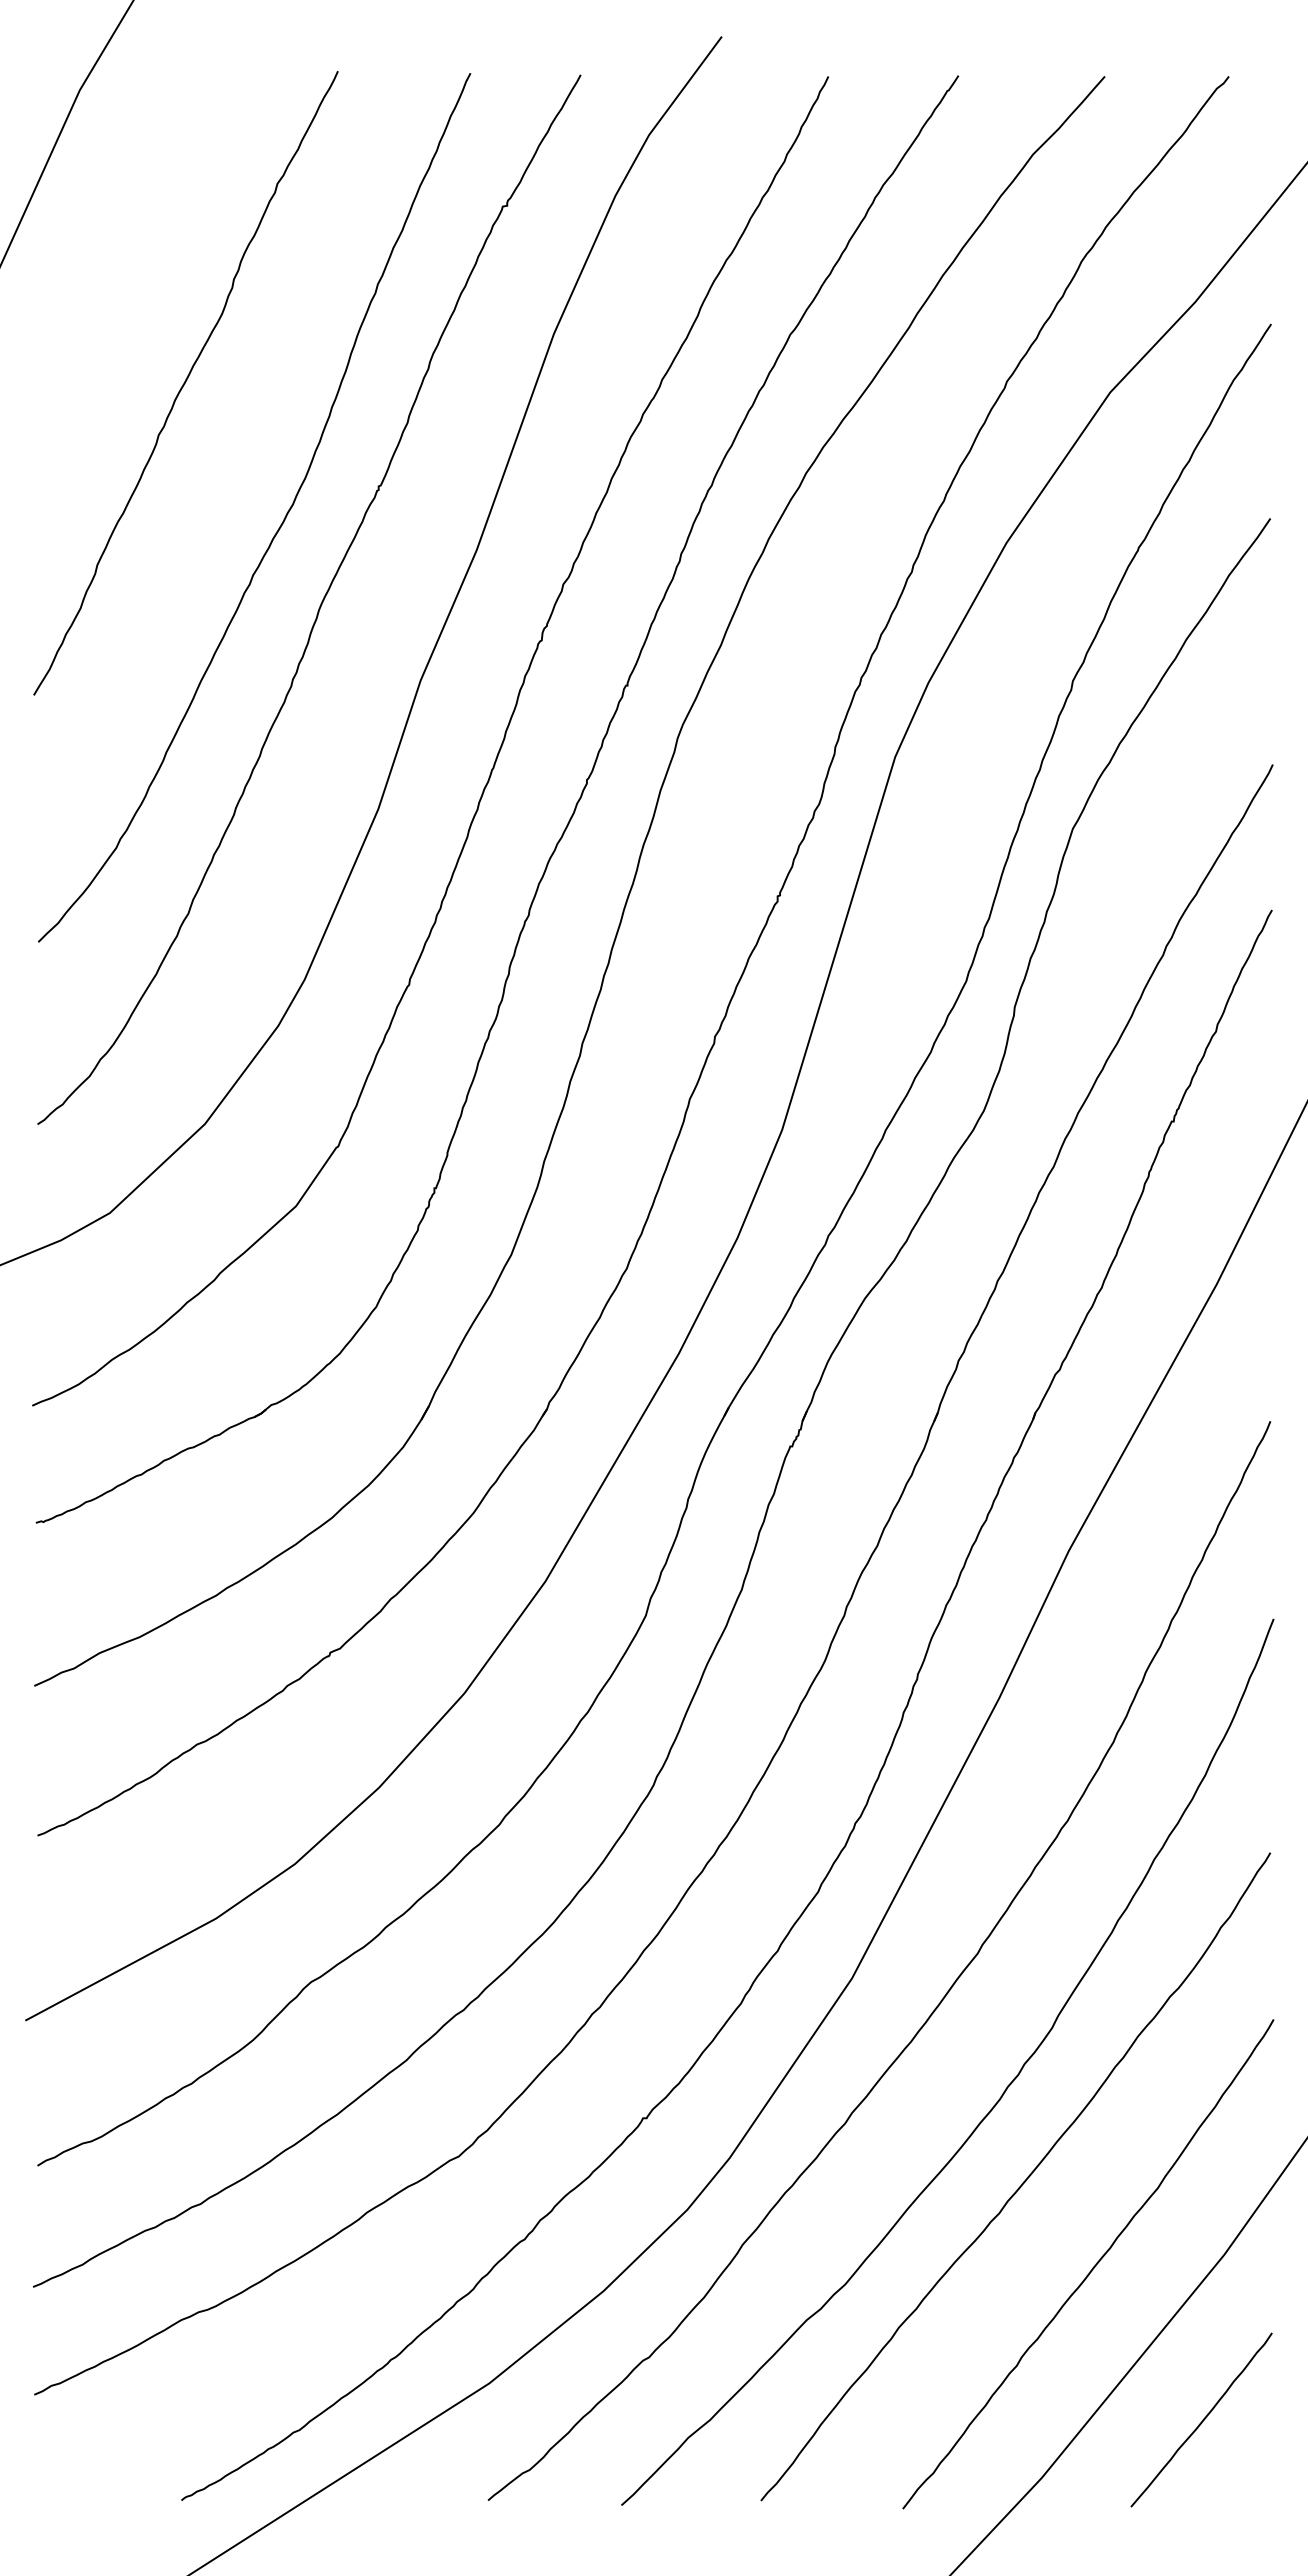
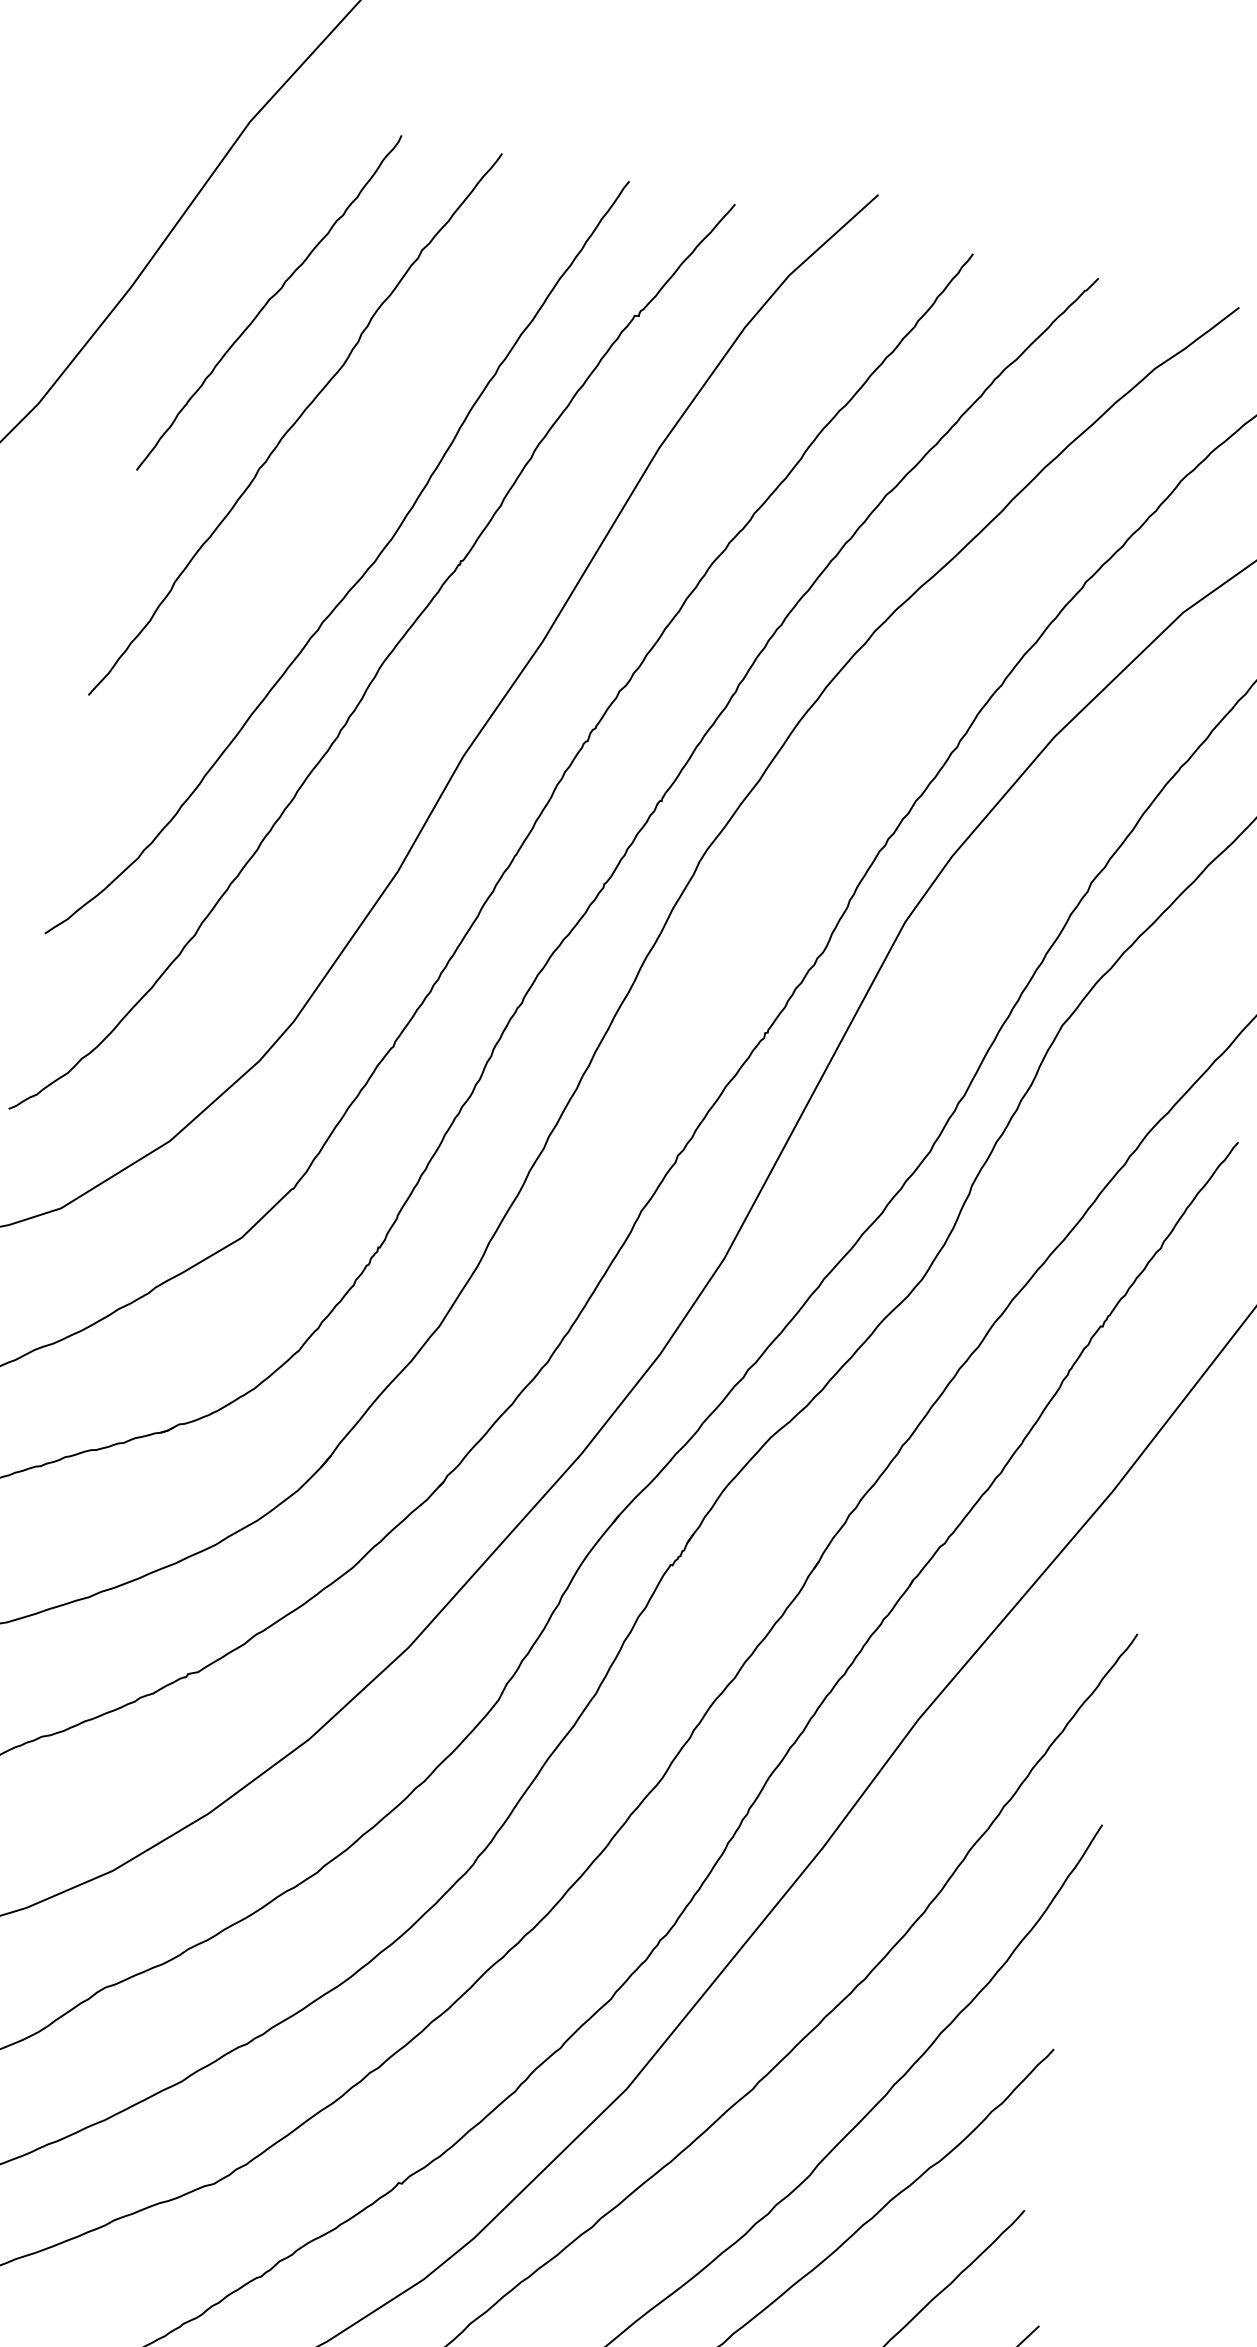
curve: (134, 267) -> (268, 303), added

